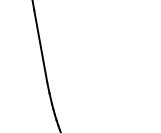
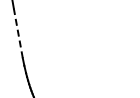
line: (40, 44) -> (18, 32), solid -> dashed

